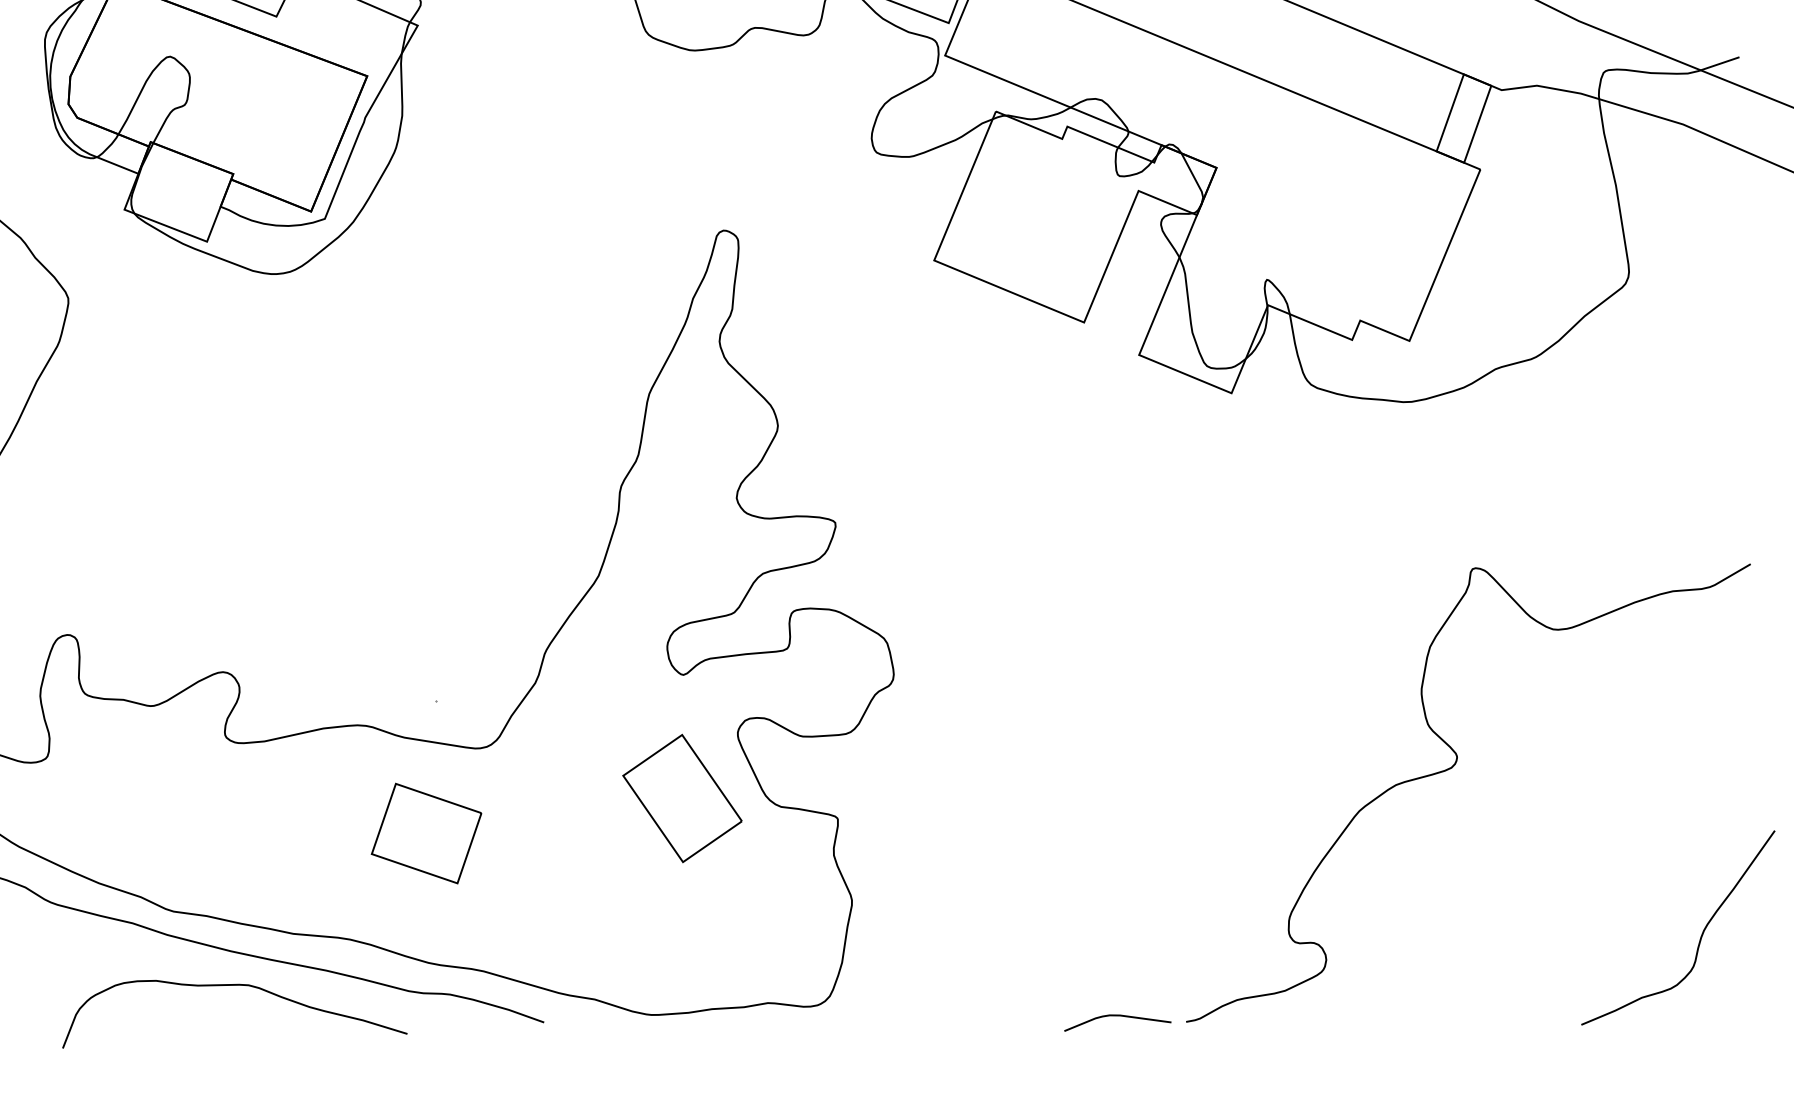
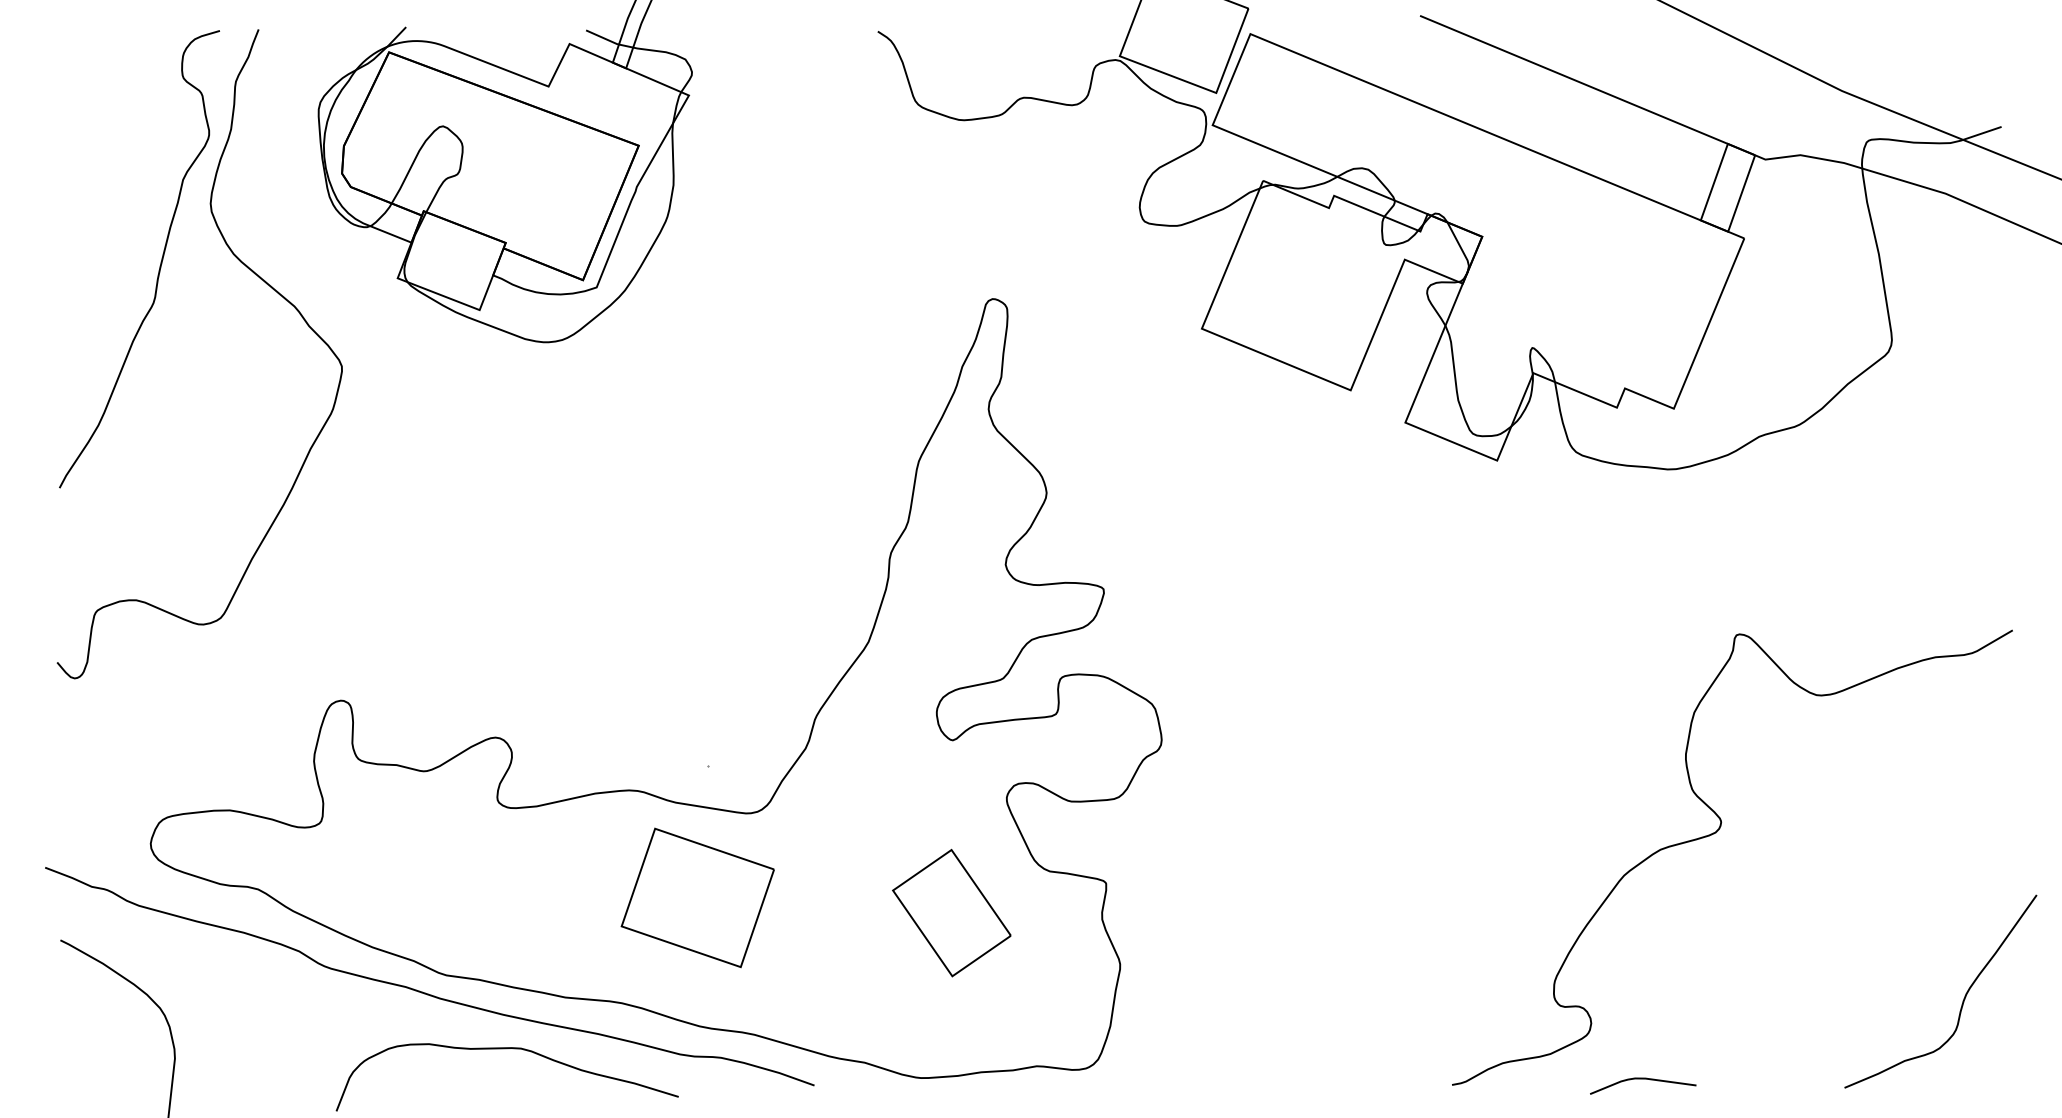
part: (682, 797) -> (951, 912), moved
part: (426, 833) -> (697, 897), size x1.4
curve: (1118, 1016) -> (1643, 1079), moved

